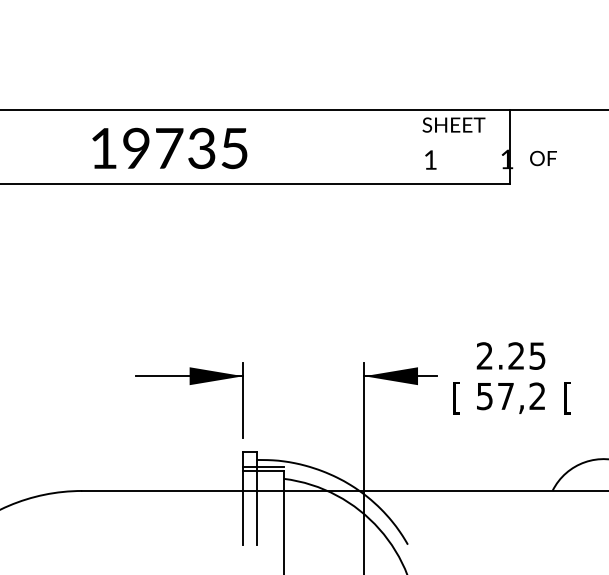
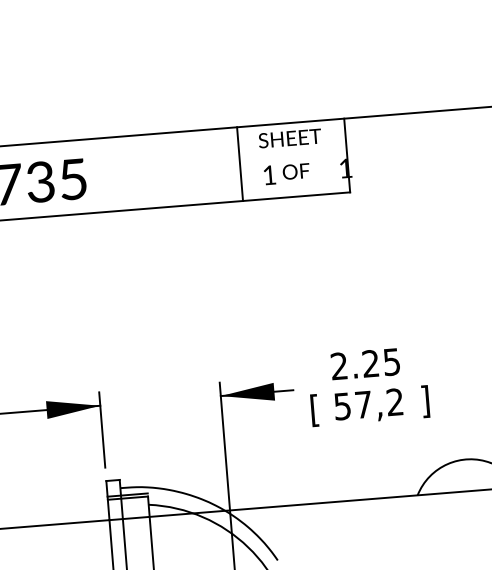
line: (402, 146) -> (240, 164), added
text: (543, 158) -> (296, 171), moved
text: (567, 398) -> (425, 401), [ -> ]

